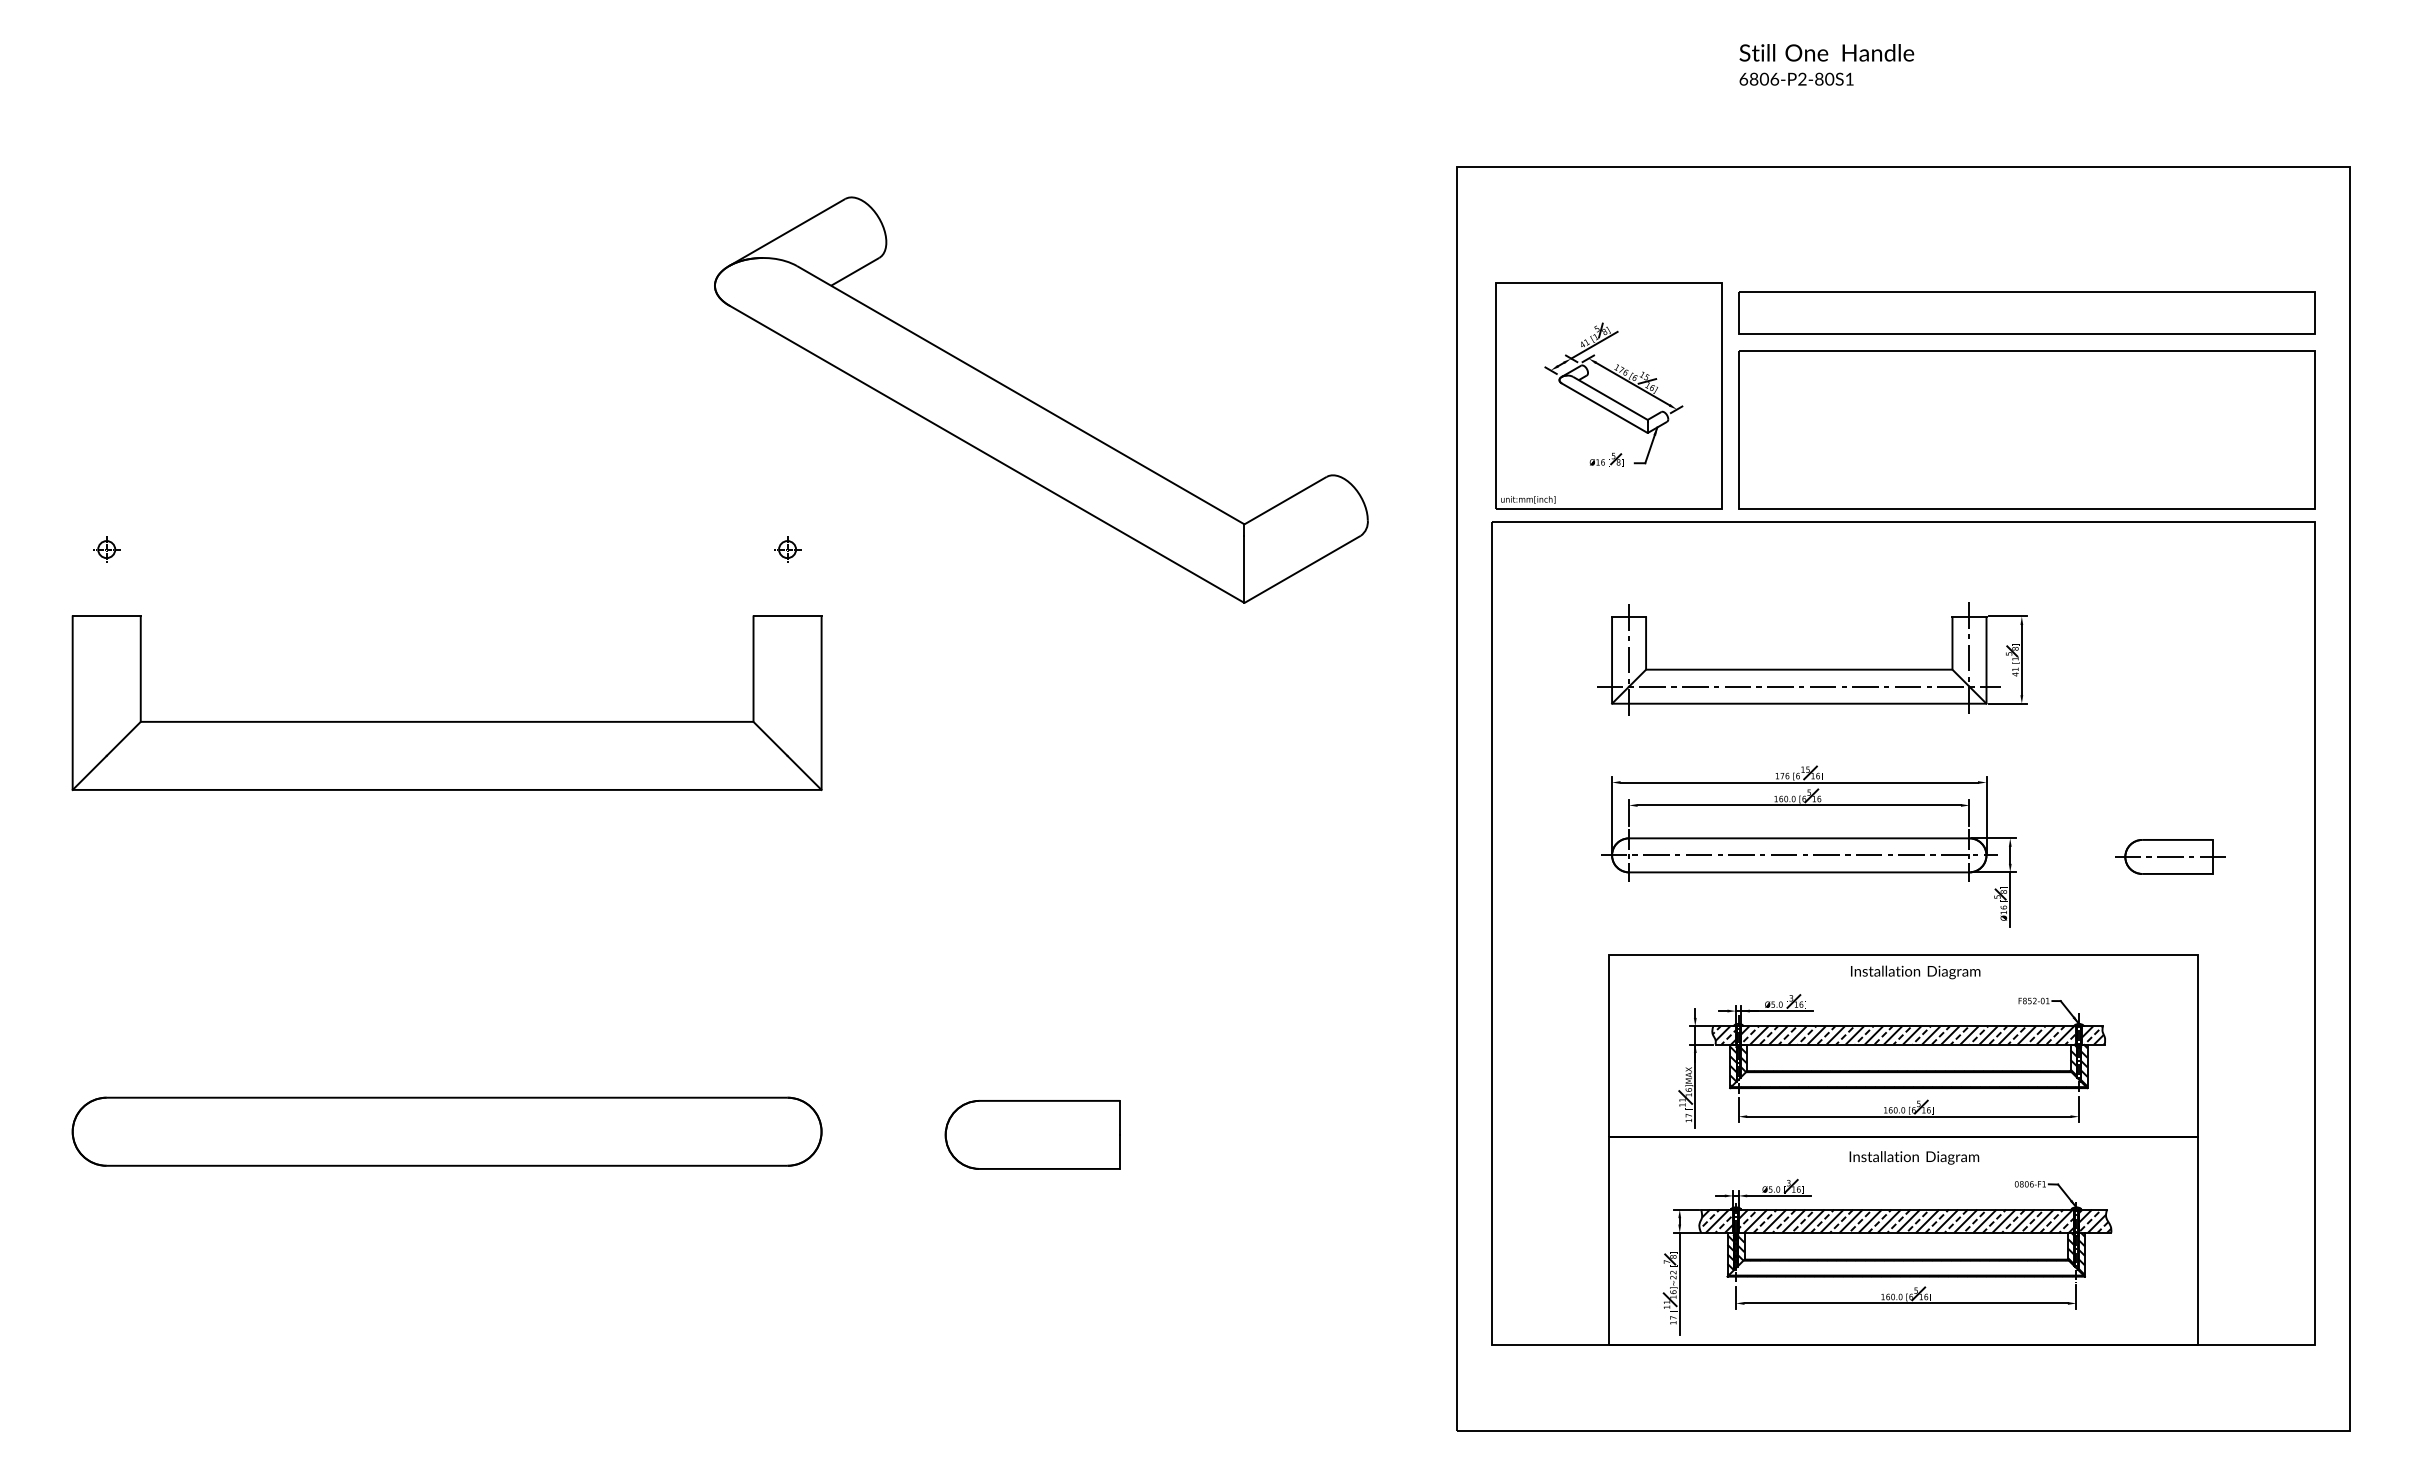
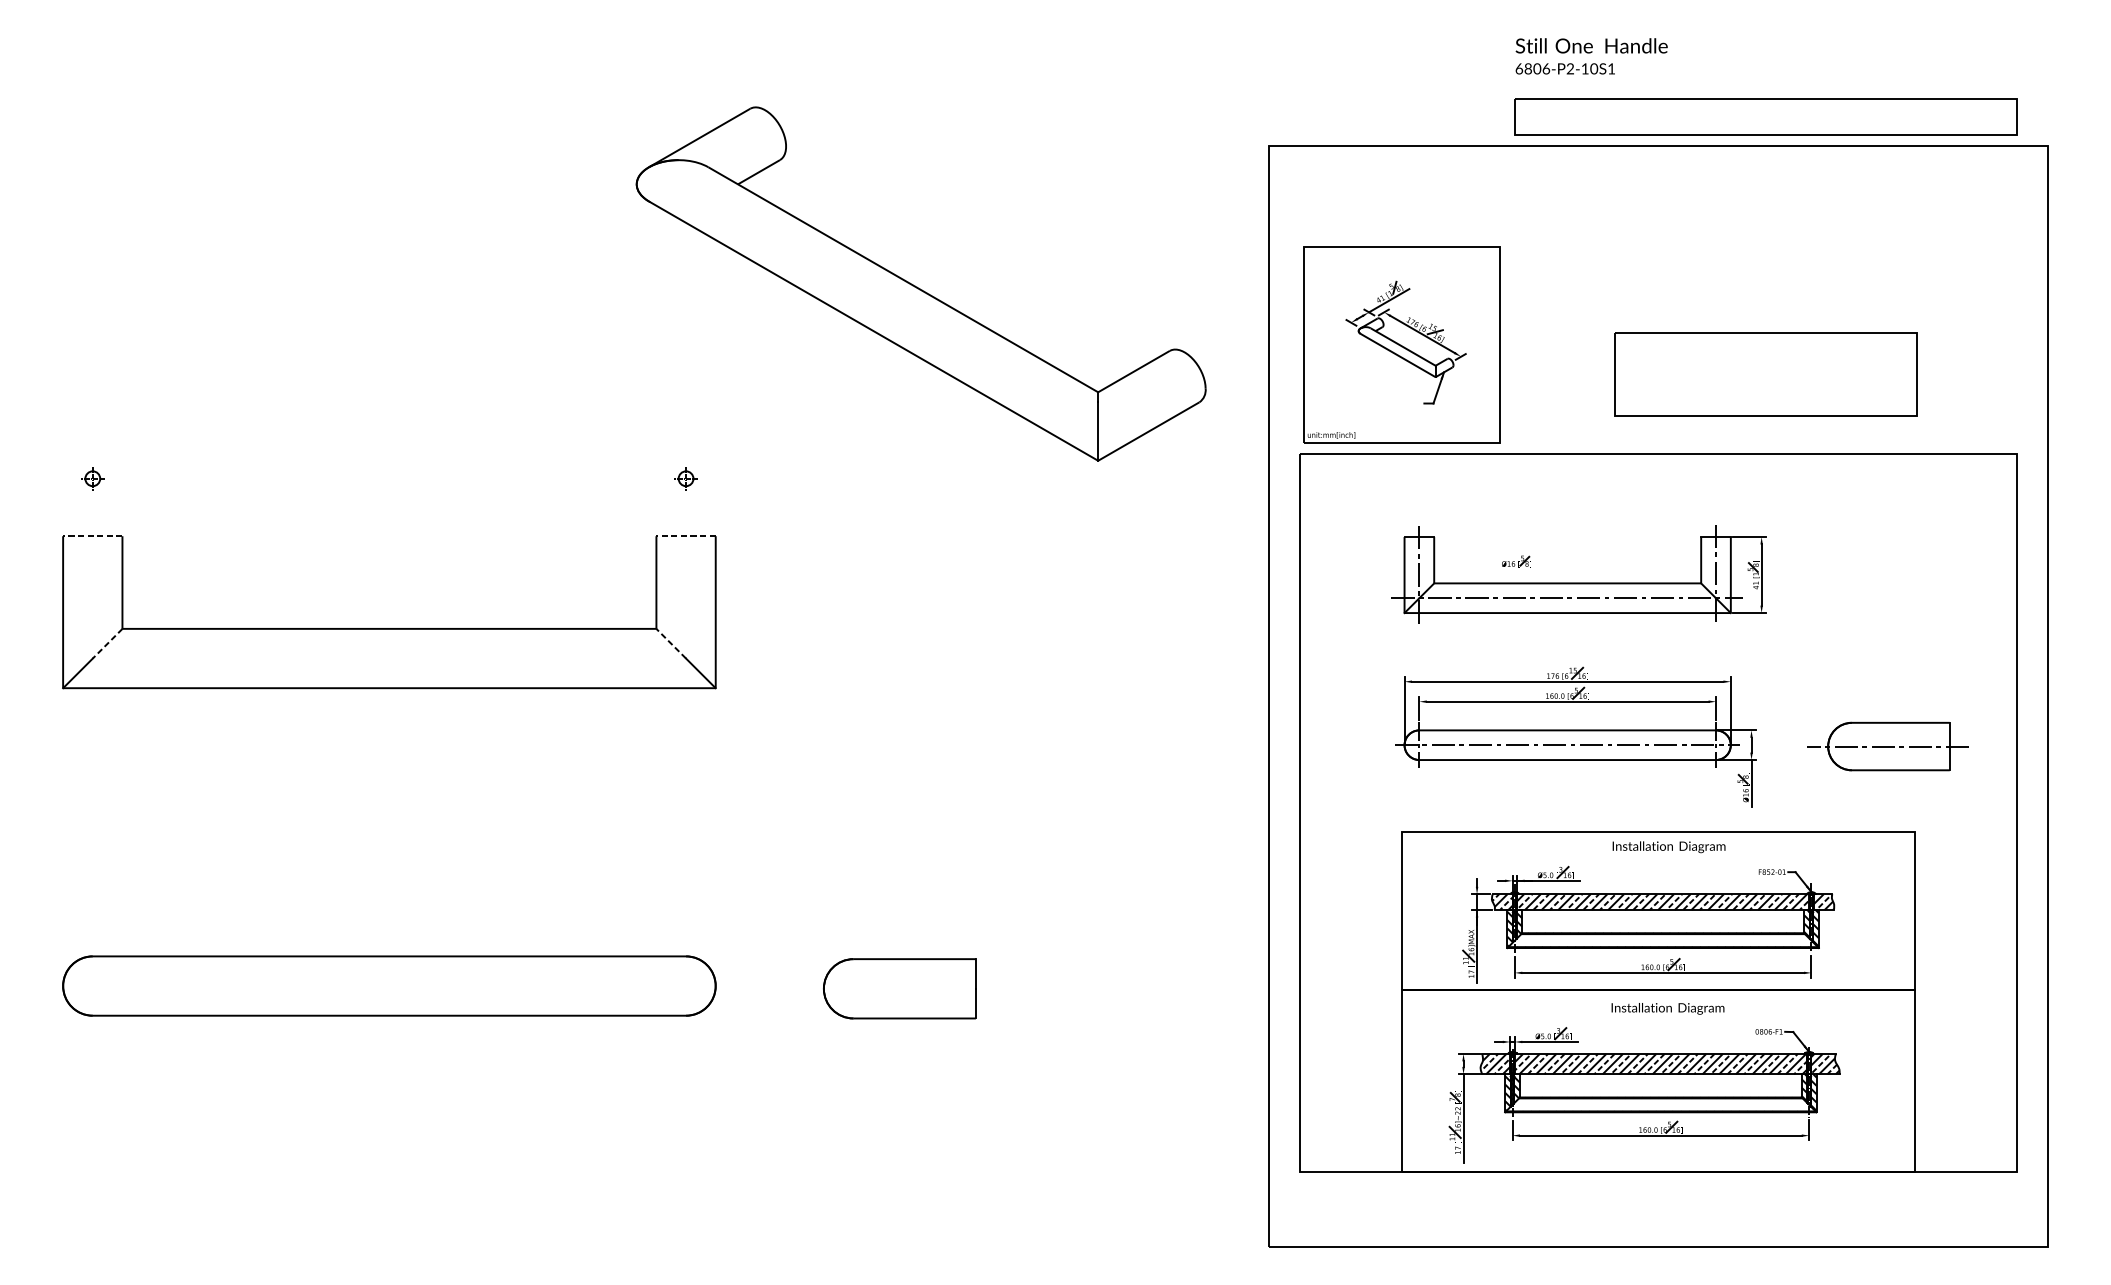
text: (1819, 78) -> (1585, 68), 6806-P2-80S1 -> 6806-P2-10S1
part: (2026, 312) -> (1765, 117), moved
part: (1041, 399) -> (921, 283), moved
part: (2026, 429) -> (1765, 374), size x0.6
part: (1606, 459) -> (1516, 561), moved
line: (106, 615) -> (92, 536), solid -> dashed
line: (787, 615) -> (686, 536), solid -> dashed
line: (770, 738) -> (671, 643), solid -> dashed
line: (123, 739) -> (107, 644), solid -> dashed
part: (2170, 856) -> (1891, 746), size x1.6

